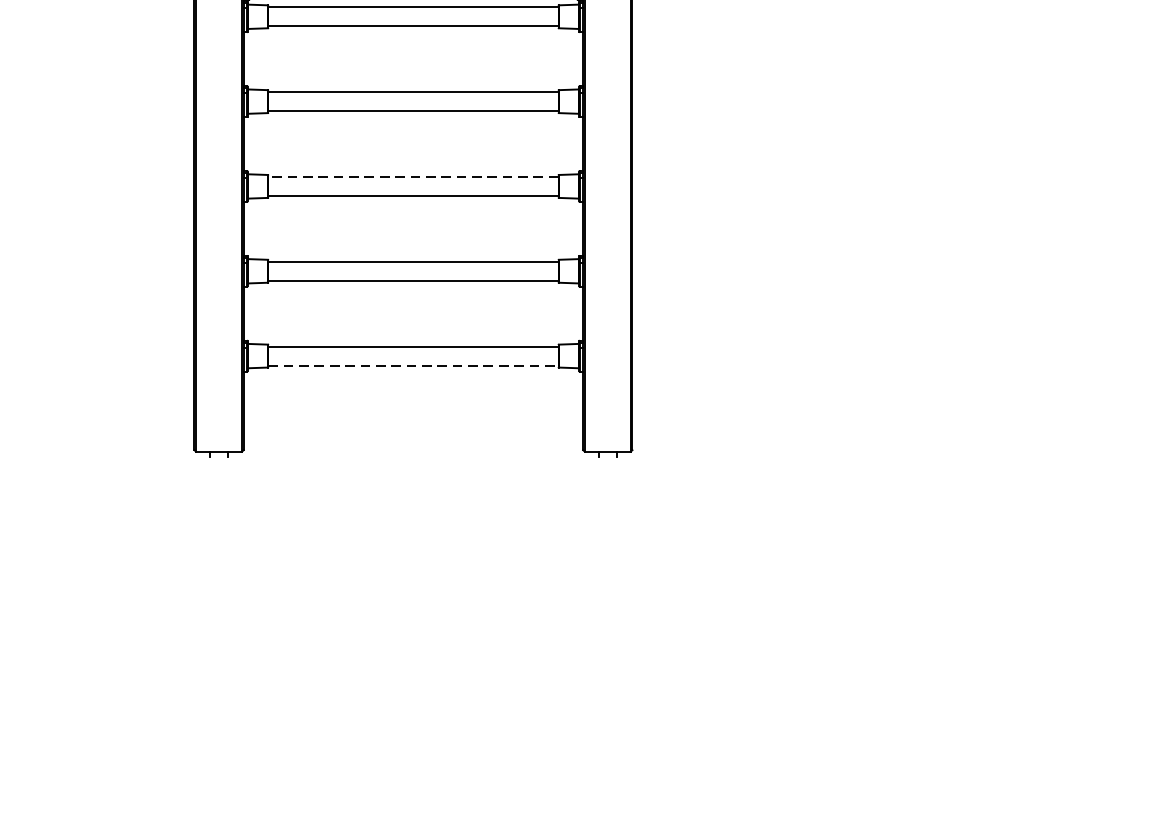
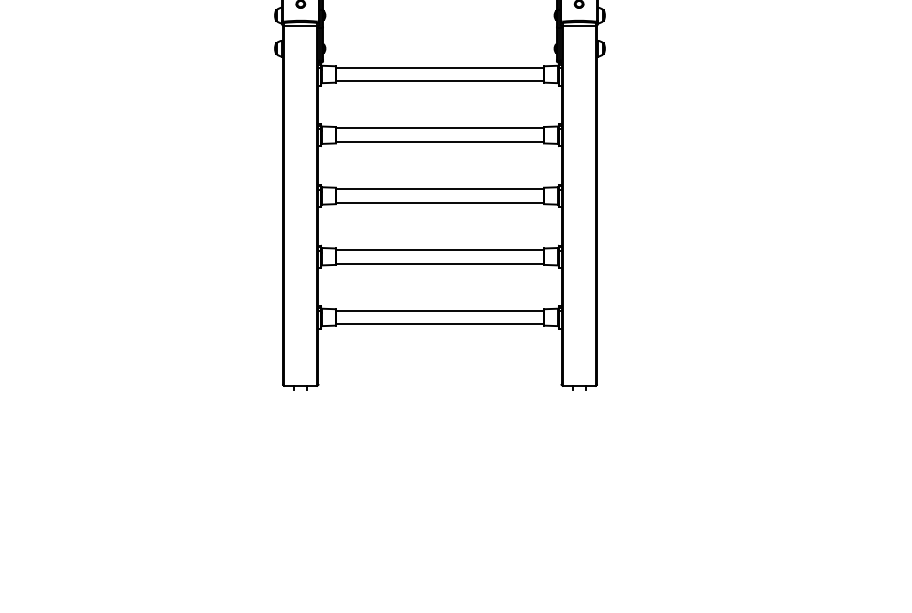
line: (412, 177) -> (439, 189), dashed -> solid
line: (412, 365) -> (439, 324), dashed -> solid

